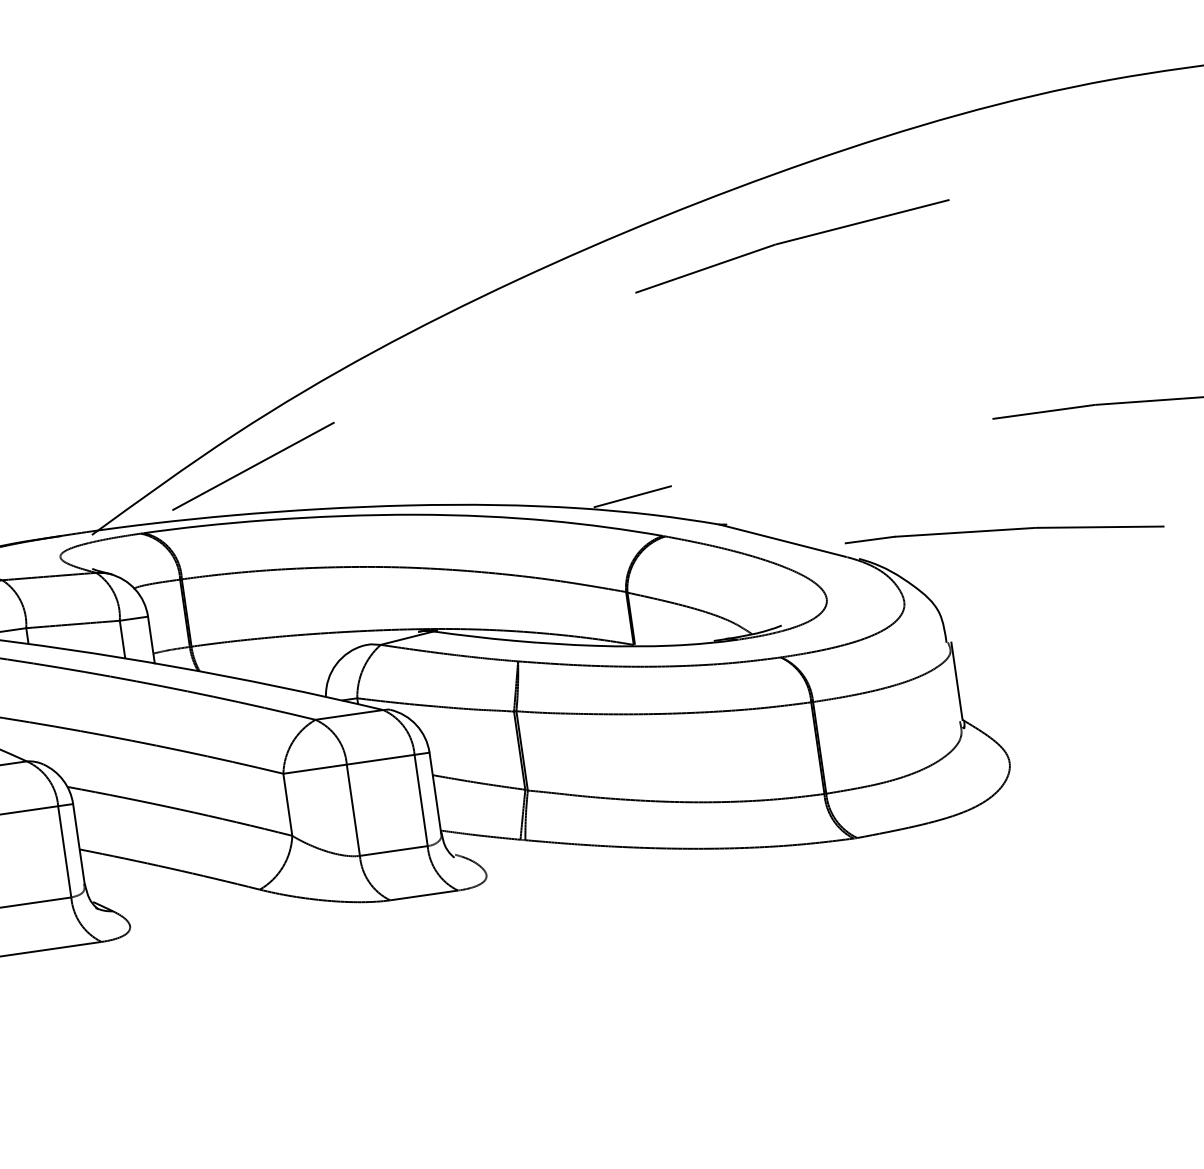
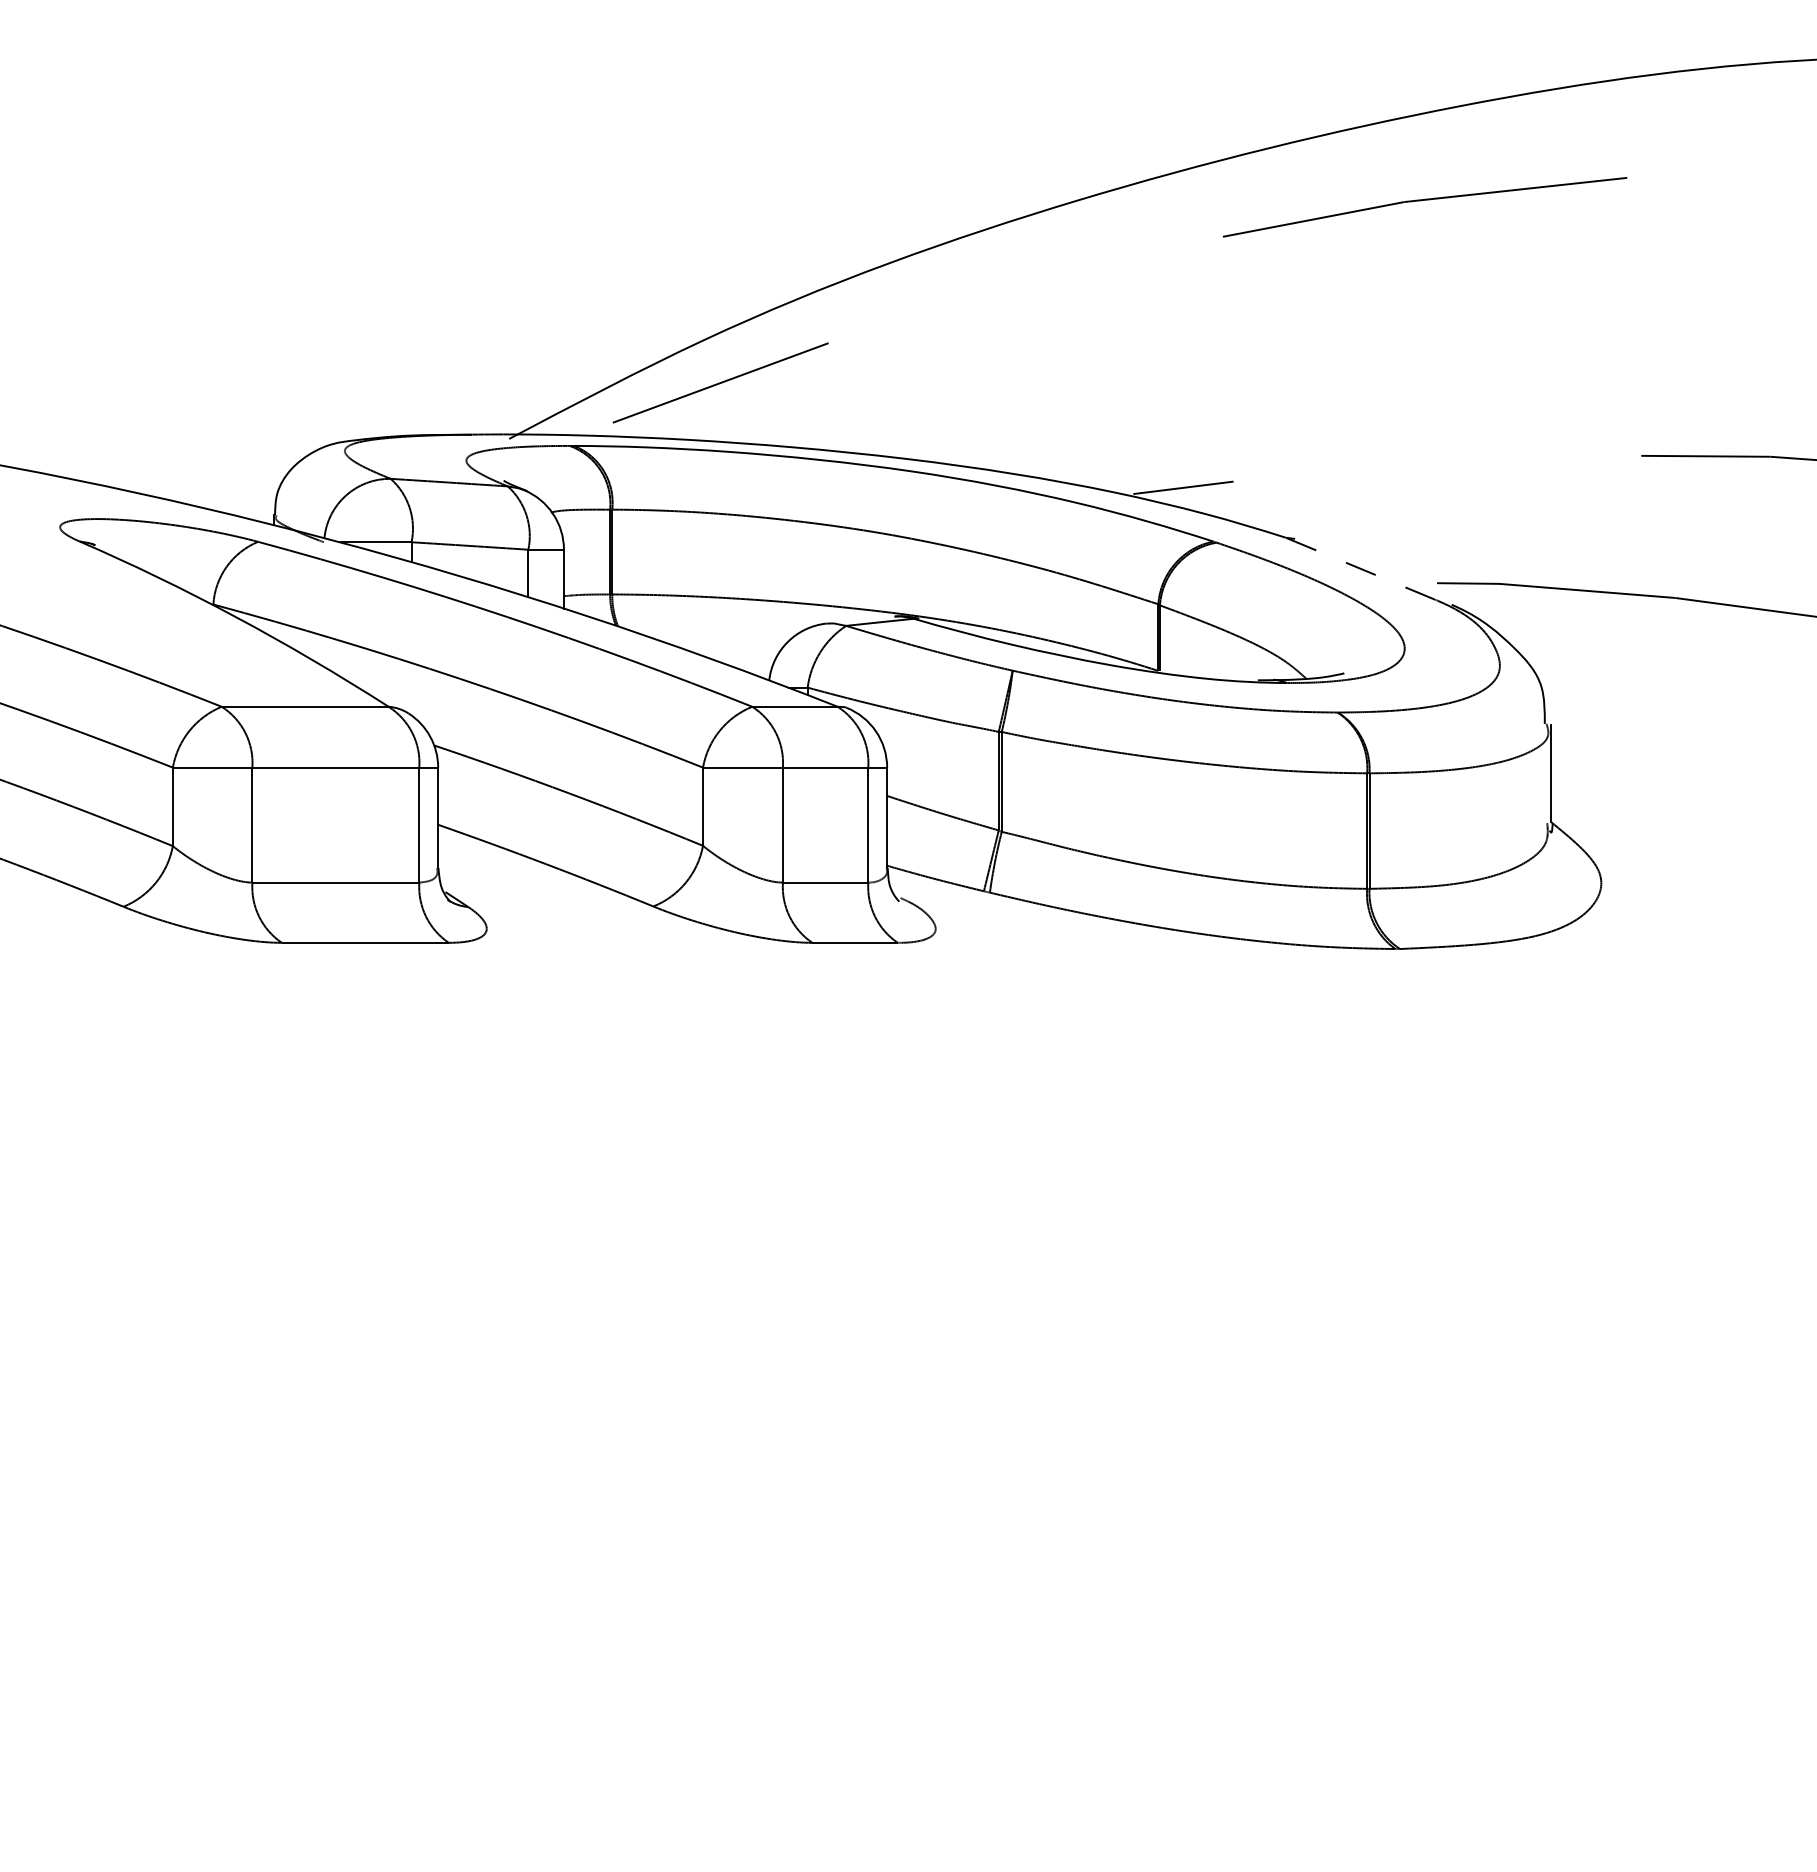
line: (782, 540) -> (1360, 568), solid -> dashed

